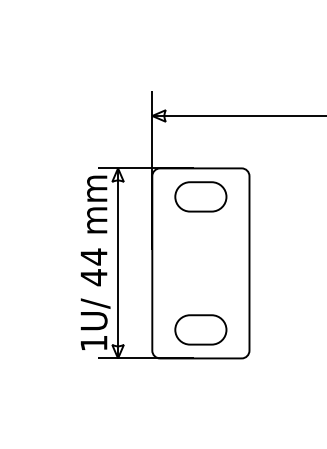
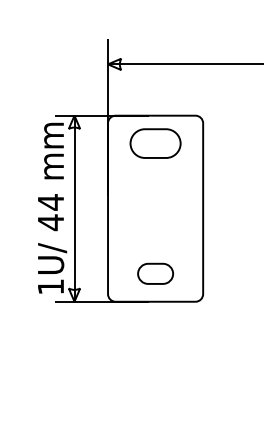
part: (200, 329) -> (155, 273), size x0.7

